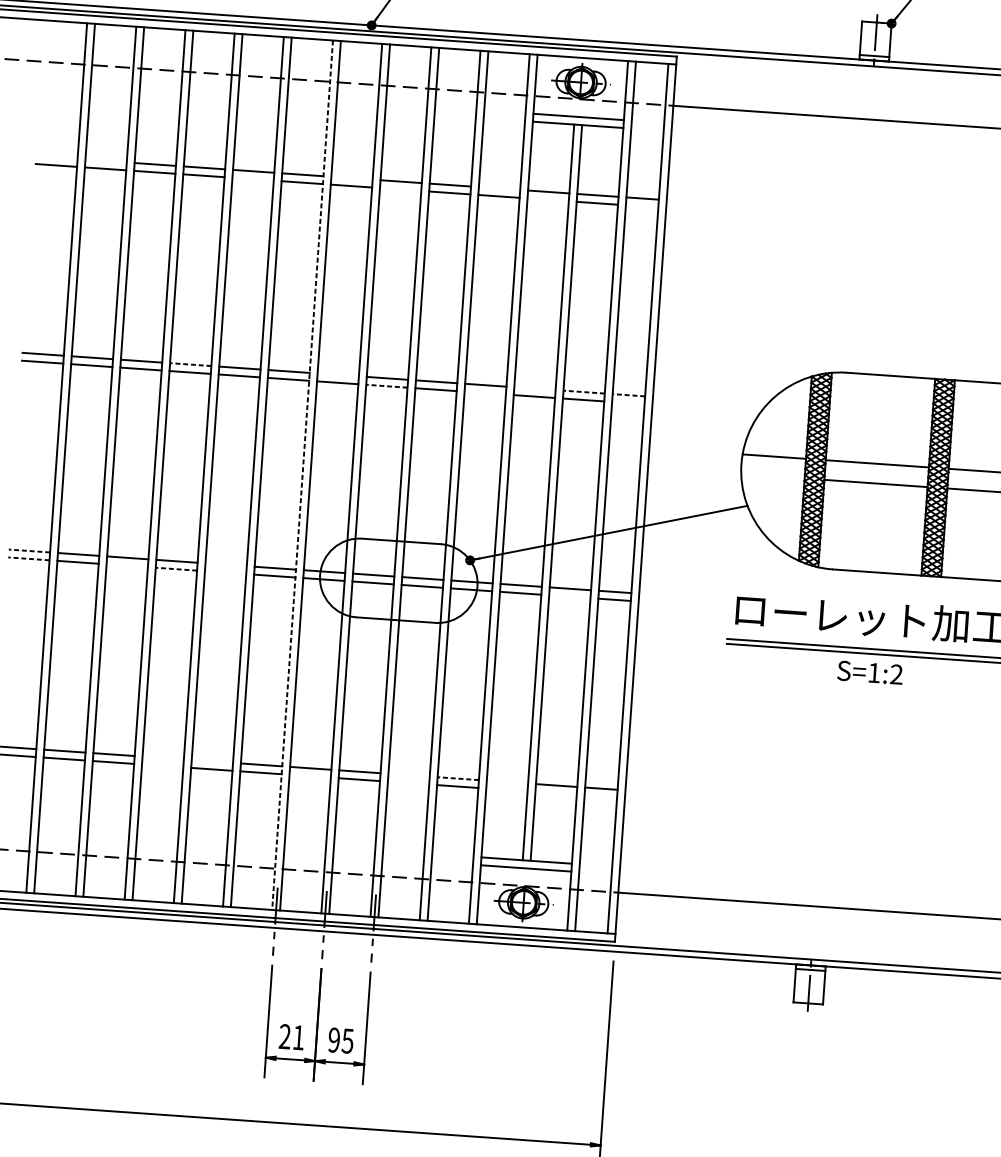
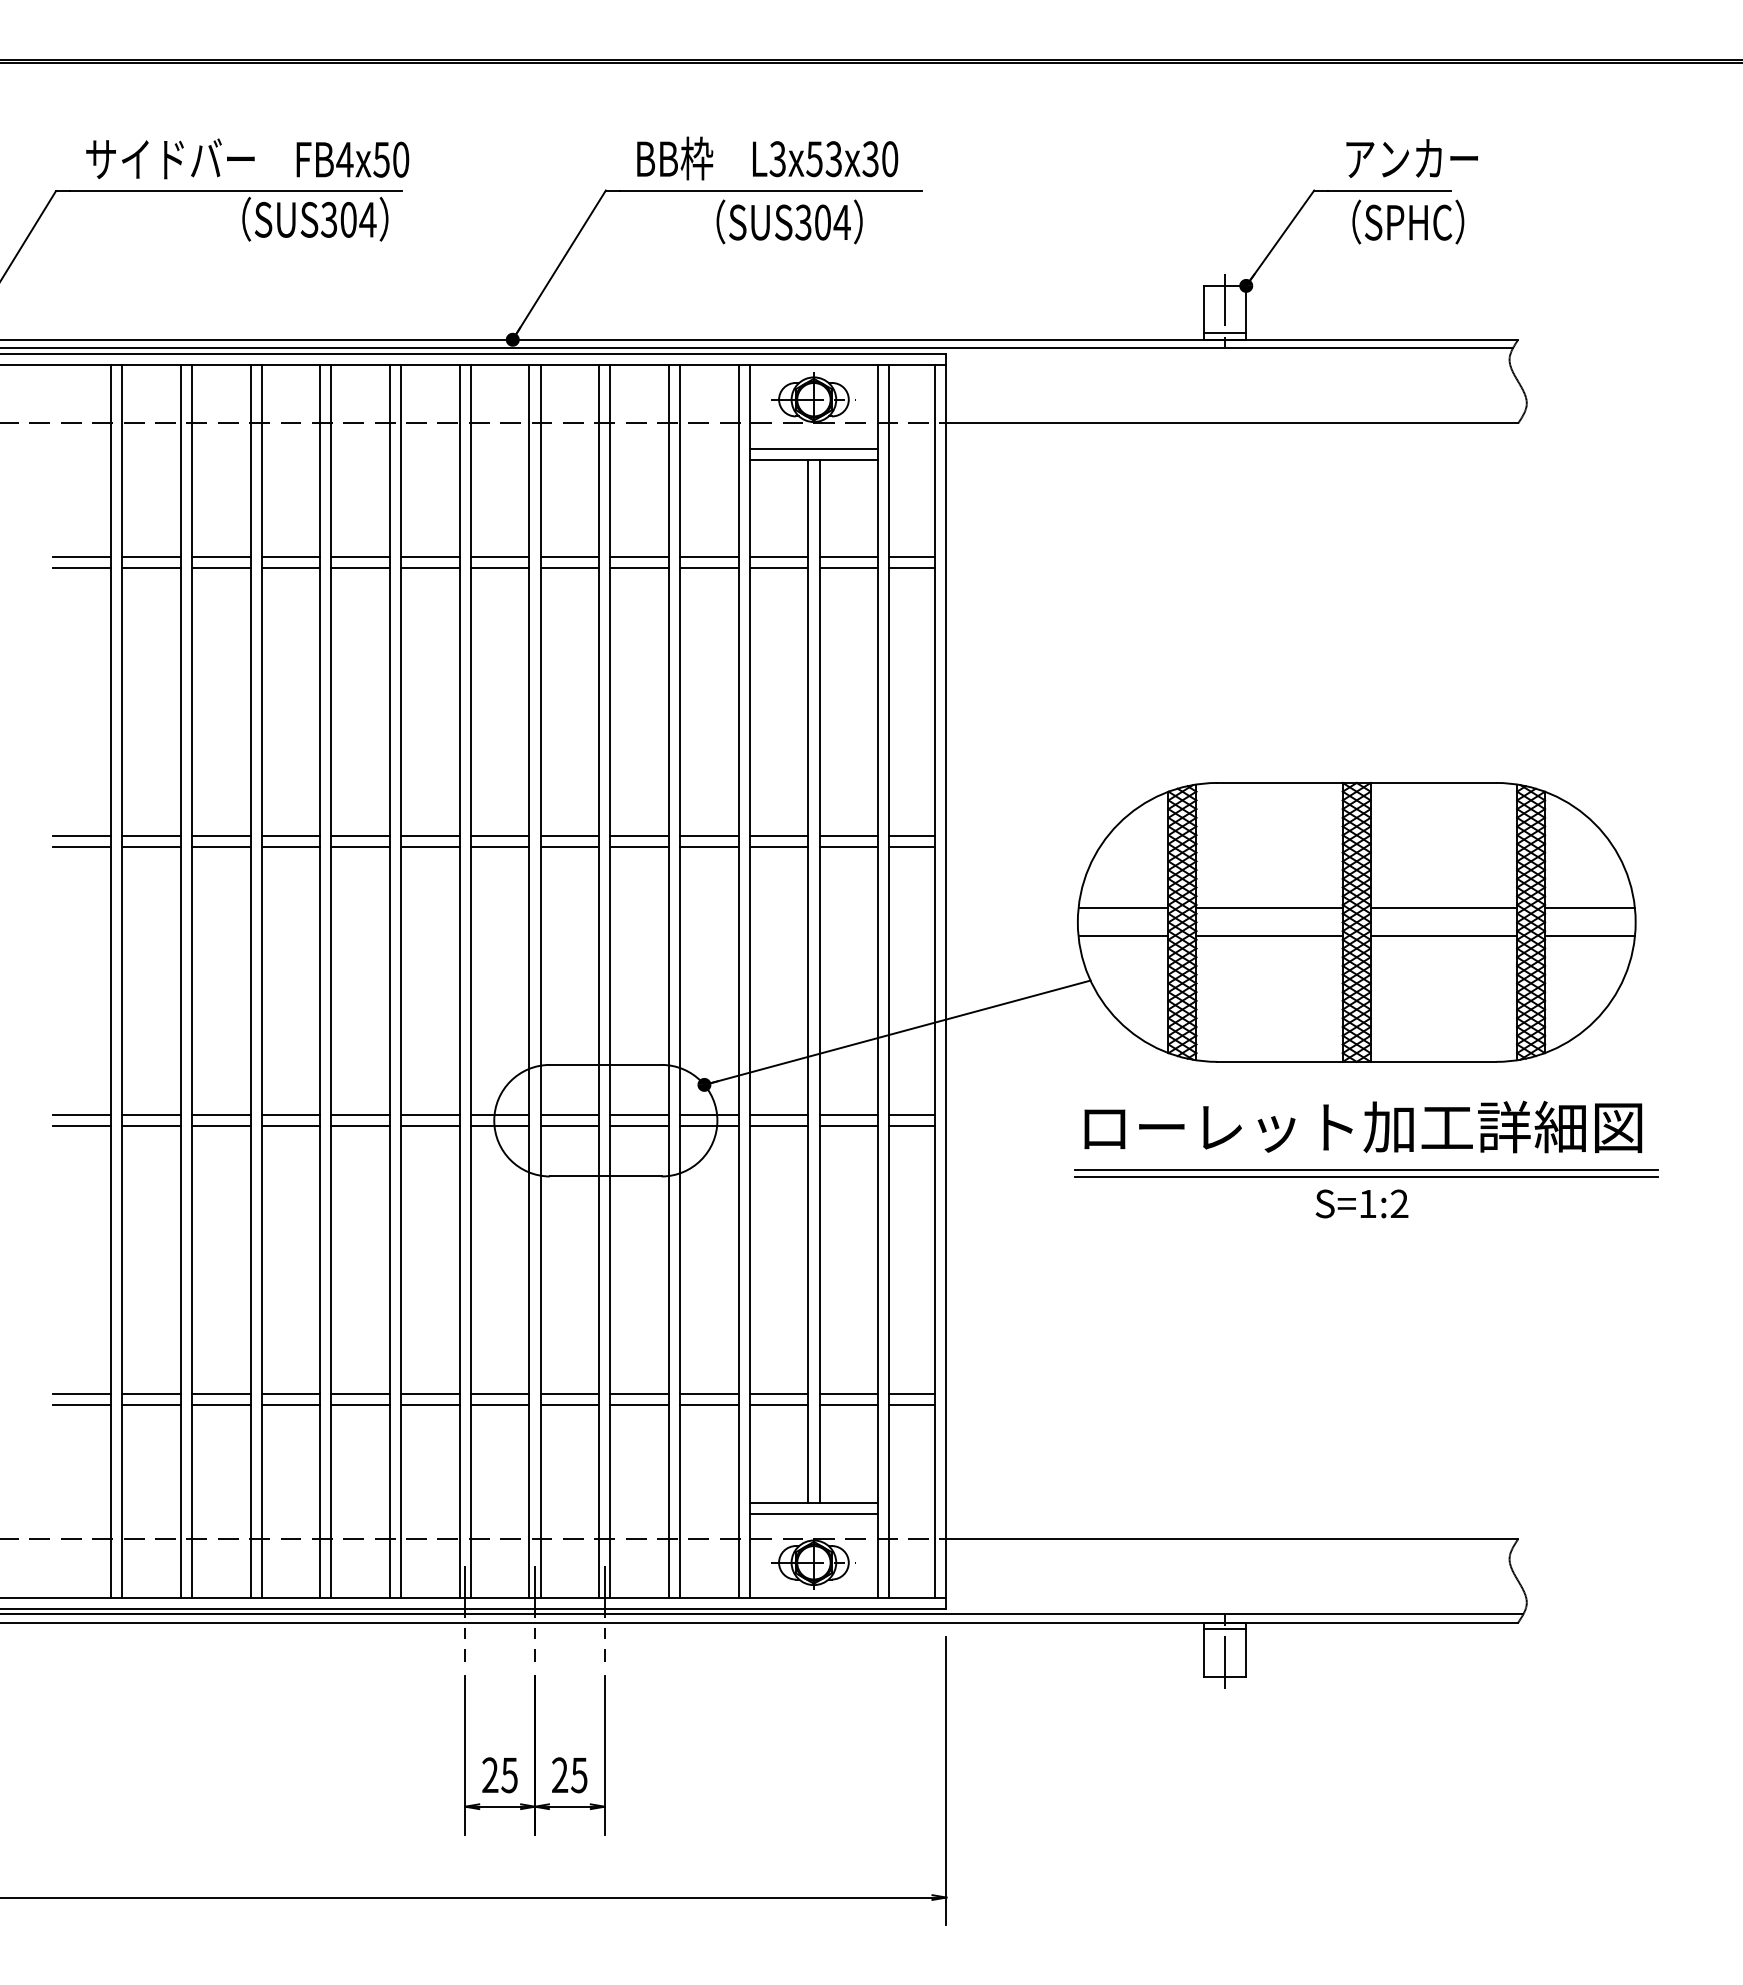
line: (56, 157) -> (81, 557), added
line: (106, 161) -> (151, 557), added
line: (351, 178) -> (499, 557), added
line: (252, 179) -> (360, 568), added
line: (499, 188) -> (709, 557), added
line: (400, 189) -> (569, 568), added
line: (547, 199) -> (778, 568), added
line: (642, 206) -> (912, 568), added
line: (190, 364) -> (290, 836), dashed -> solid
line: (337, 375) -> (499, 836), added
line: (386, 386) -> (569, 847), dashed -> solid
line: (534, 388) -> (778, 836), added
line: (583, 392) -> (848, 836), dashed -> solid
line: (485, 393) -> (709, 847), added
line: (628, 395) -> (911, 836), dashed -> solid
line: (628, 403) -> (912, 847), added
line: (302, 475) -> (459, 981), dashed -> solid
line: (772, 476) -> (1123, 936), added
line: (29, 551) -> (81, 1115), dashed -> solid
line: (28, 559) -> (81, 1126), dashed -> solid
line: (126, 565) -> (220, 1126), added
line: (226, 565) -> (360, 1115), added
line: (176, 569) -> (290, 1126), dashed -> solid
line: (225, 572) -> (360, 1126), added
line: (569, 596) -> (848, 1126), added
text: (869, 672) -> (1361, 1203), moved
line: (162, 758) -> (290, 1394), added
line: (212, 761) -> (360, 1394), added
line: (162, 766) -> (290, 1405), added
line: (409, 775) -> (639, 1394), added
line: (309, 776) -> (499, 1405), added
line: (457, 778) -> (708, 1394), dashed -> solid
line: (507, 782) -> (778, 1394), added
line: (408, 783) -> (639, 1405), added
line: (506, 790) -> (778, 1405), added
line: (555, 793) -> (848, 1405), added
line: (601, 796) -> (912, 1405), added
text: (298, 1037) -> (509, 1775), 21 -> 25
text: (334, 1040) -> (560, 1775), 95 -> 25

